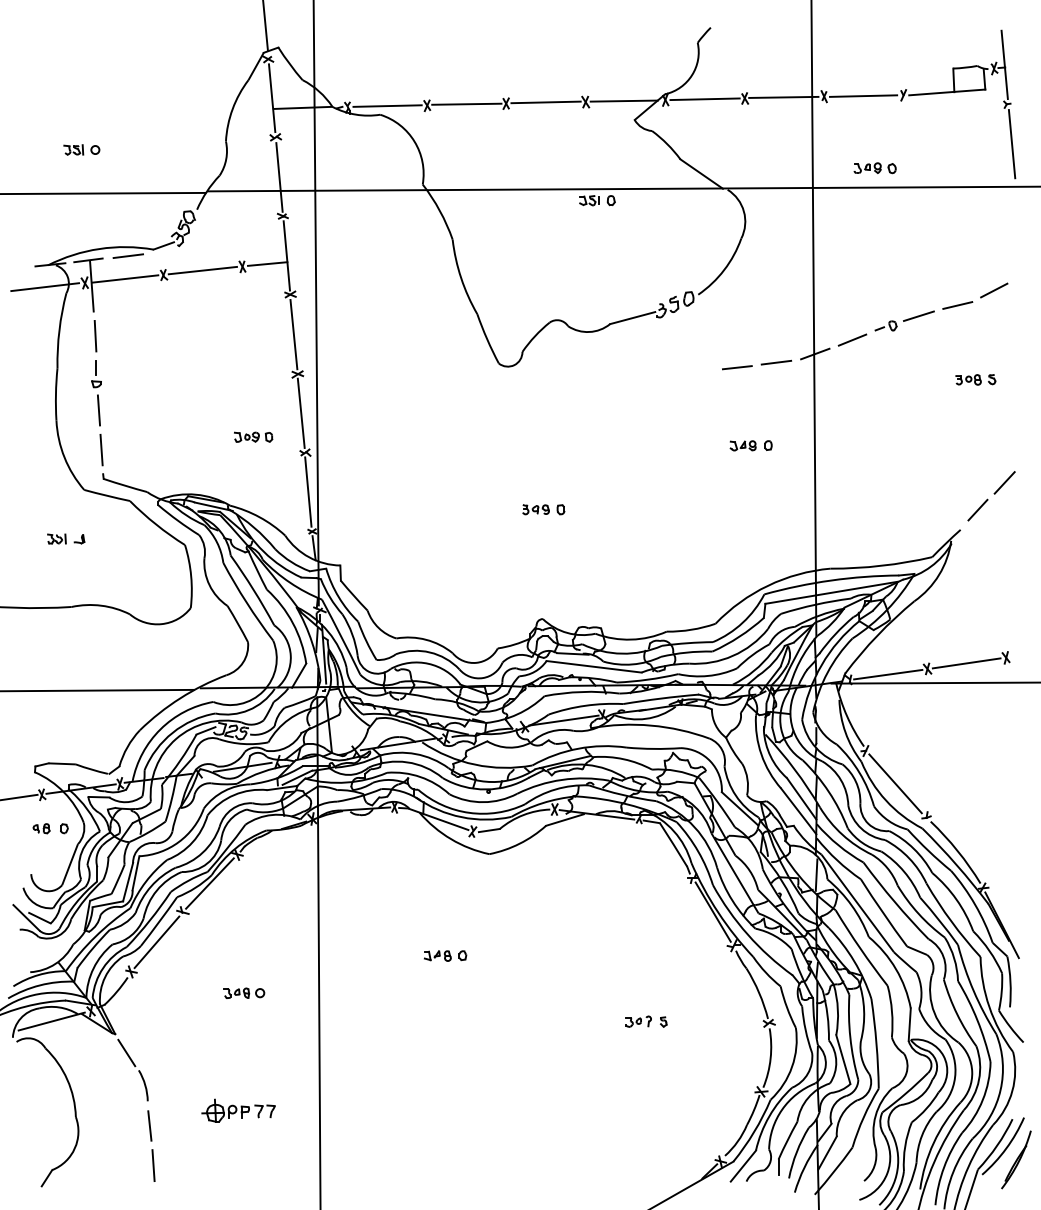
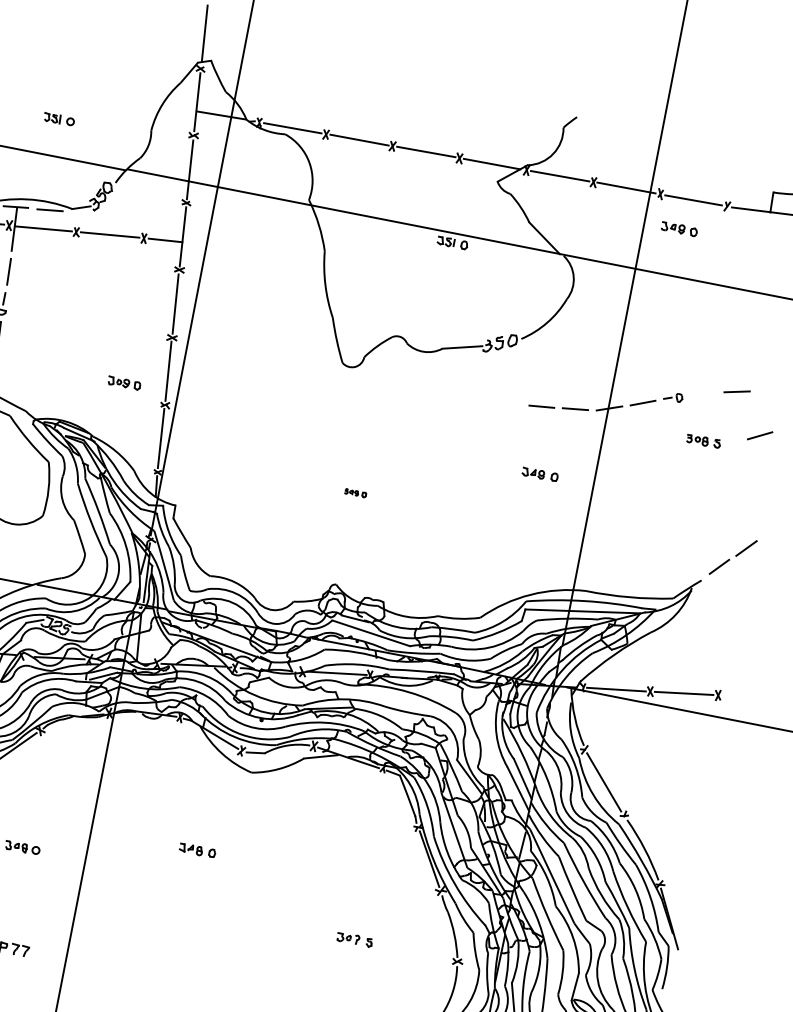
part: (81, 149) -> (59, 119), moved
part: (874, 168) -> (678, 229), moved
line: (994, 290) -> (760, 435), moved
line: (918, 315) -> (702, 393), removed
part: (975, 379) -> (703, 440), moved
part: (543, 509) -> (355, 492), size x0.6

